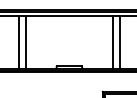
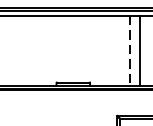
line: (18, 42) -> (6, 51), removed
line: (26, 42) -> (16, 51), removed
line: (112, 42) -> (129, 51), solid -> dashed

